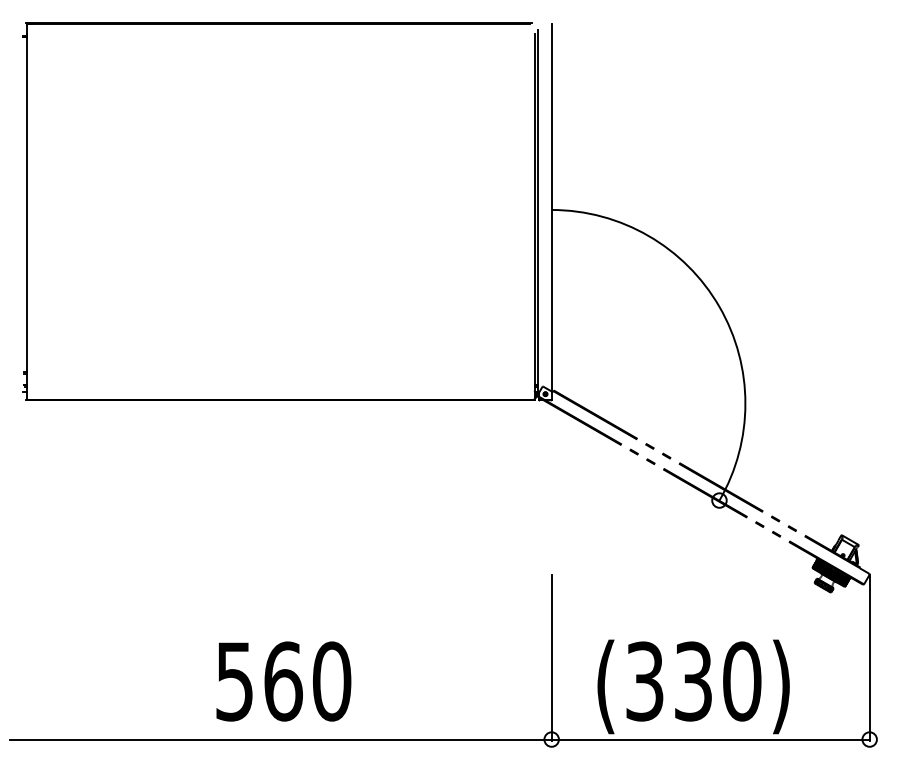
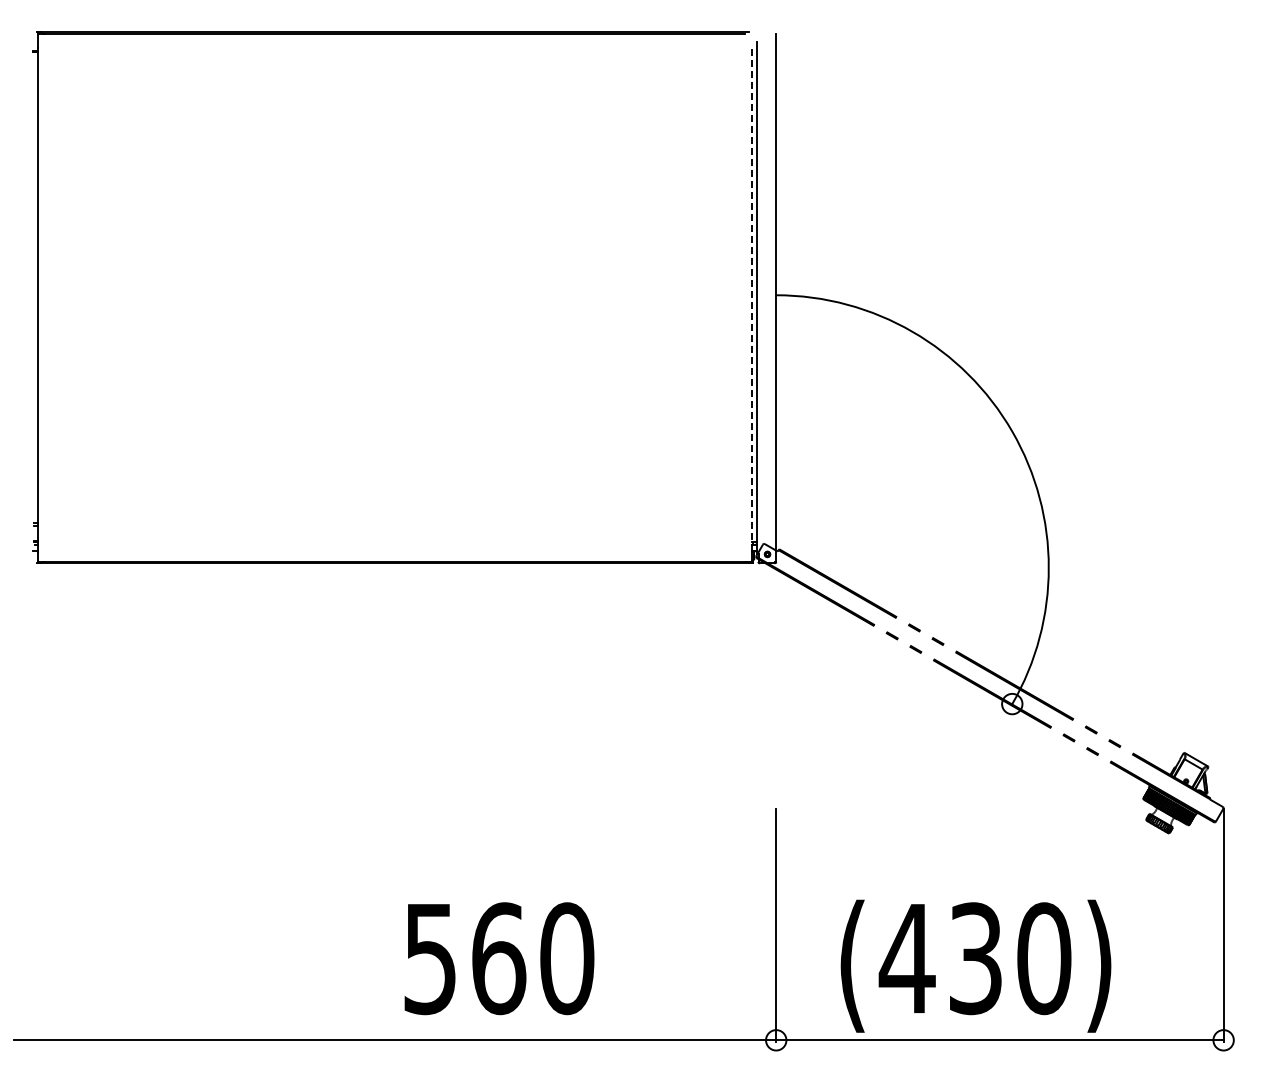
line: (534, 212) -> (752, 299), solid -> dashed
text: (283, 681) -> (499, 958), moved
text: (644, 681) -> (906, 958), (330) -> (430)

